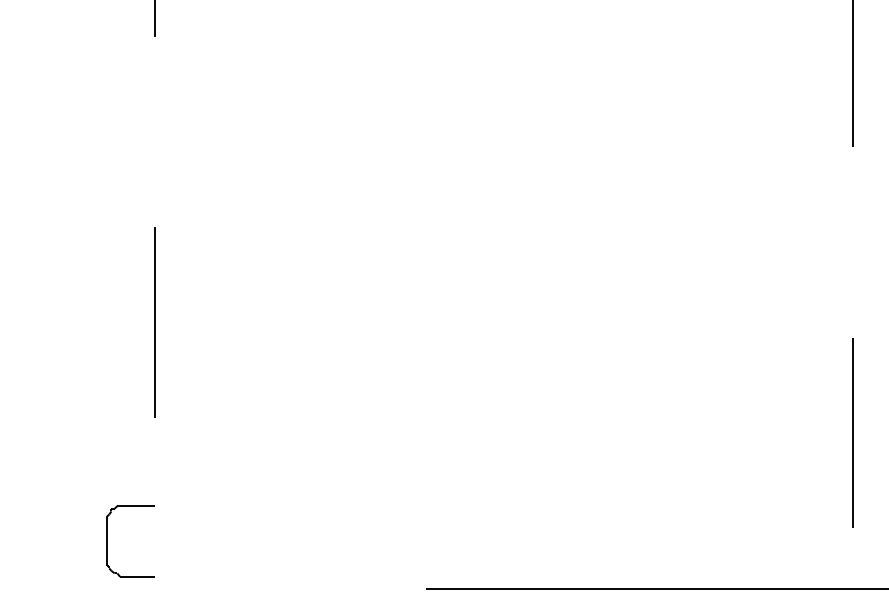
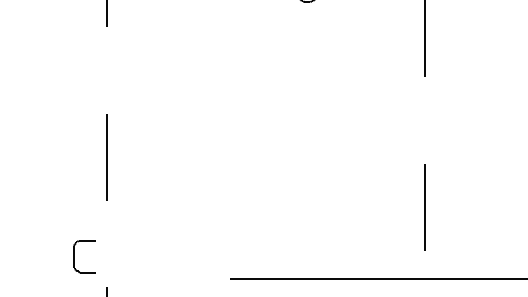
part: (108, 540) -> (74, 256), moved

